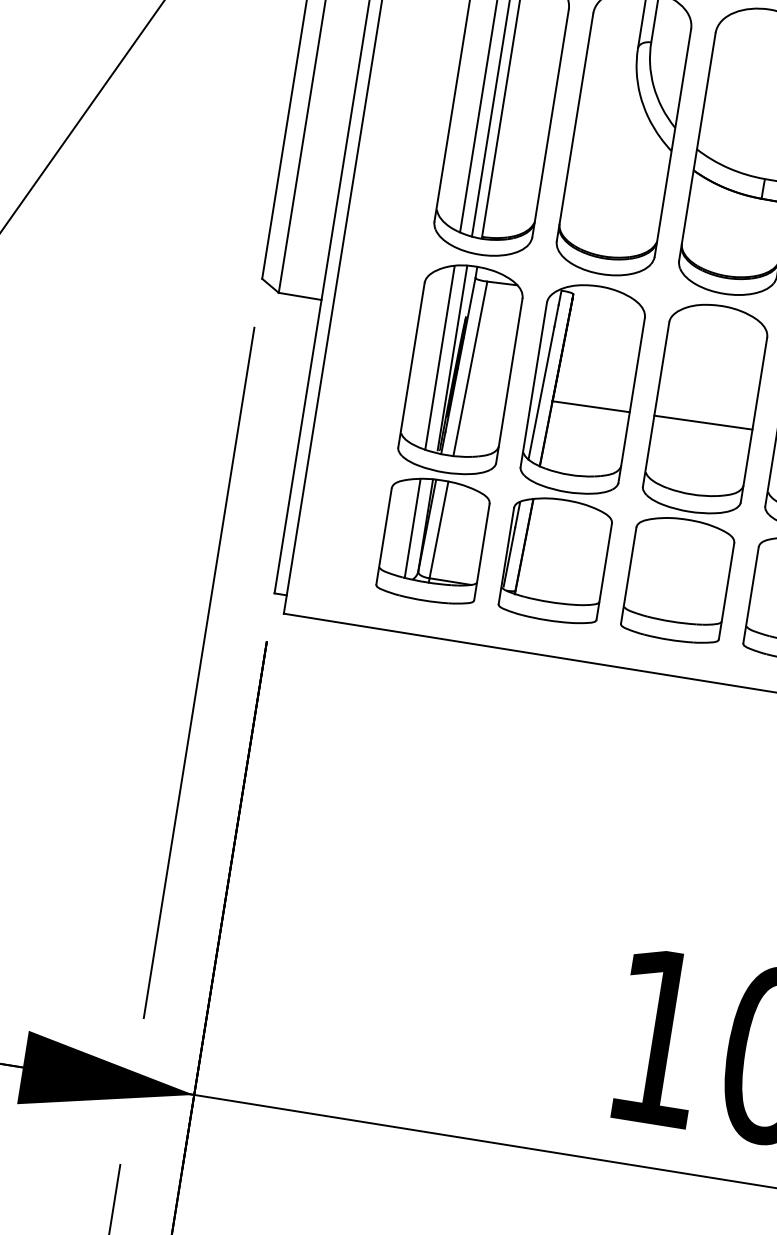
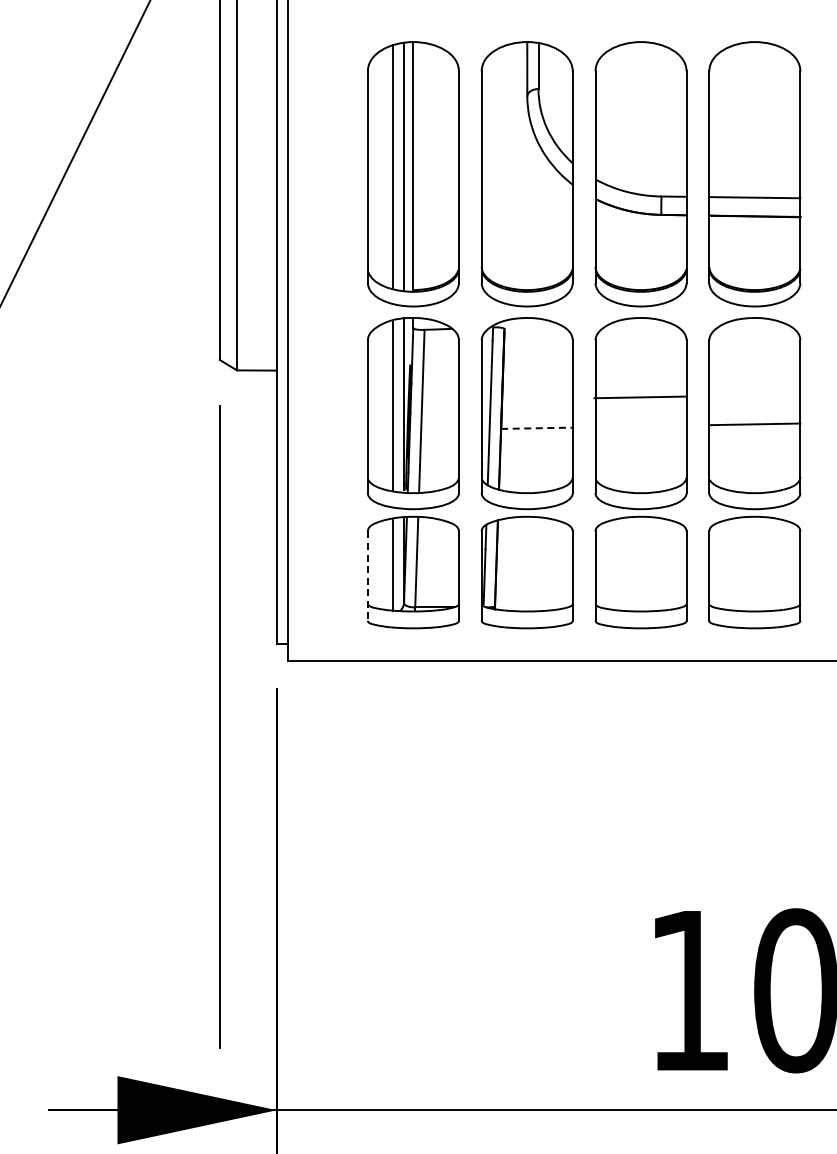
line: (590, 406) -> (536, 428), solid -> dashed
line: (702, 422) -> (639, 397), moved
line: (383, 536) -> (367, 576), solid -> dashed

